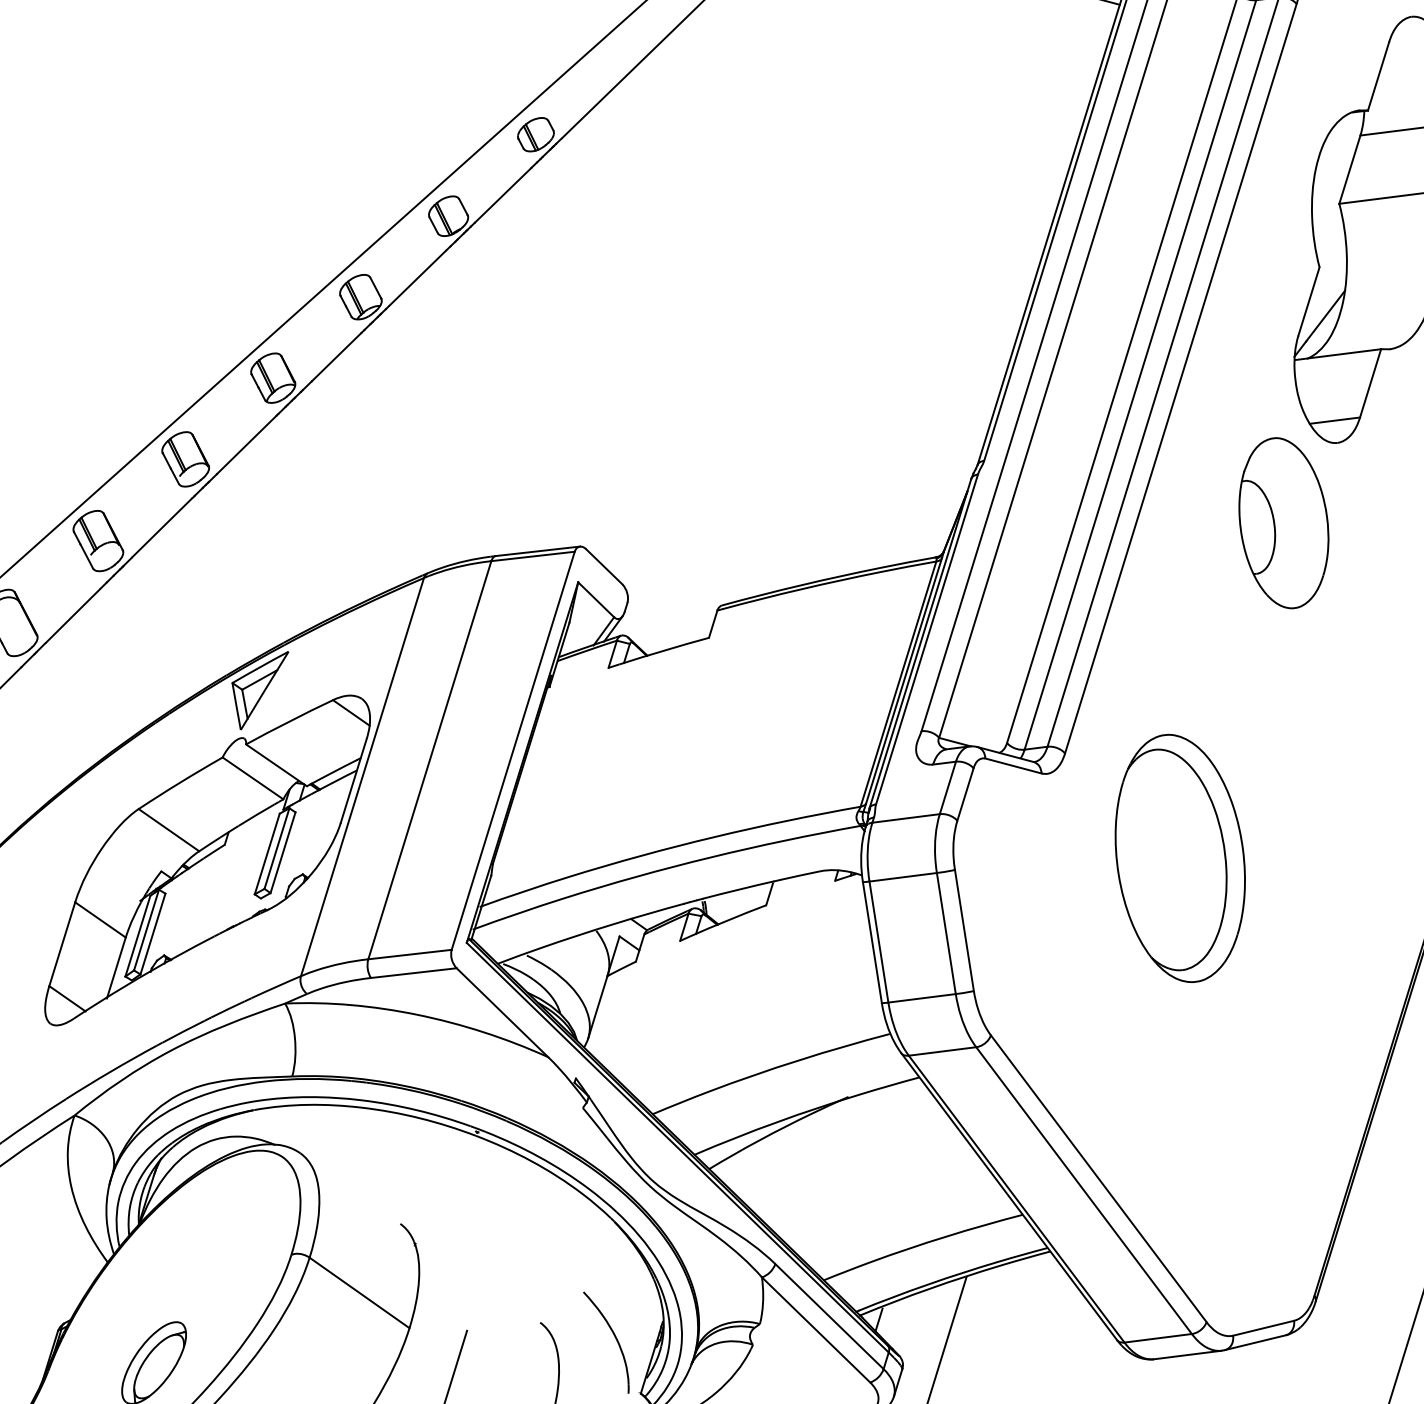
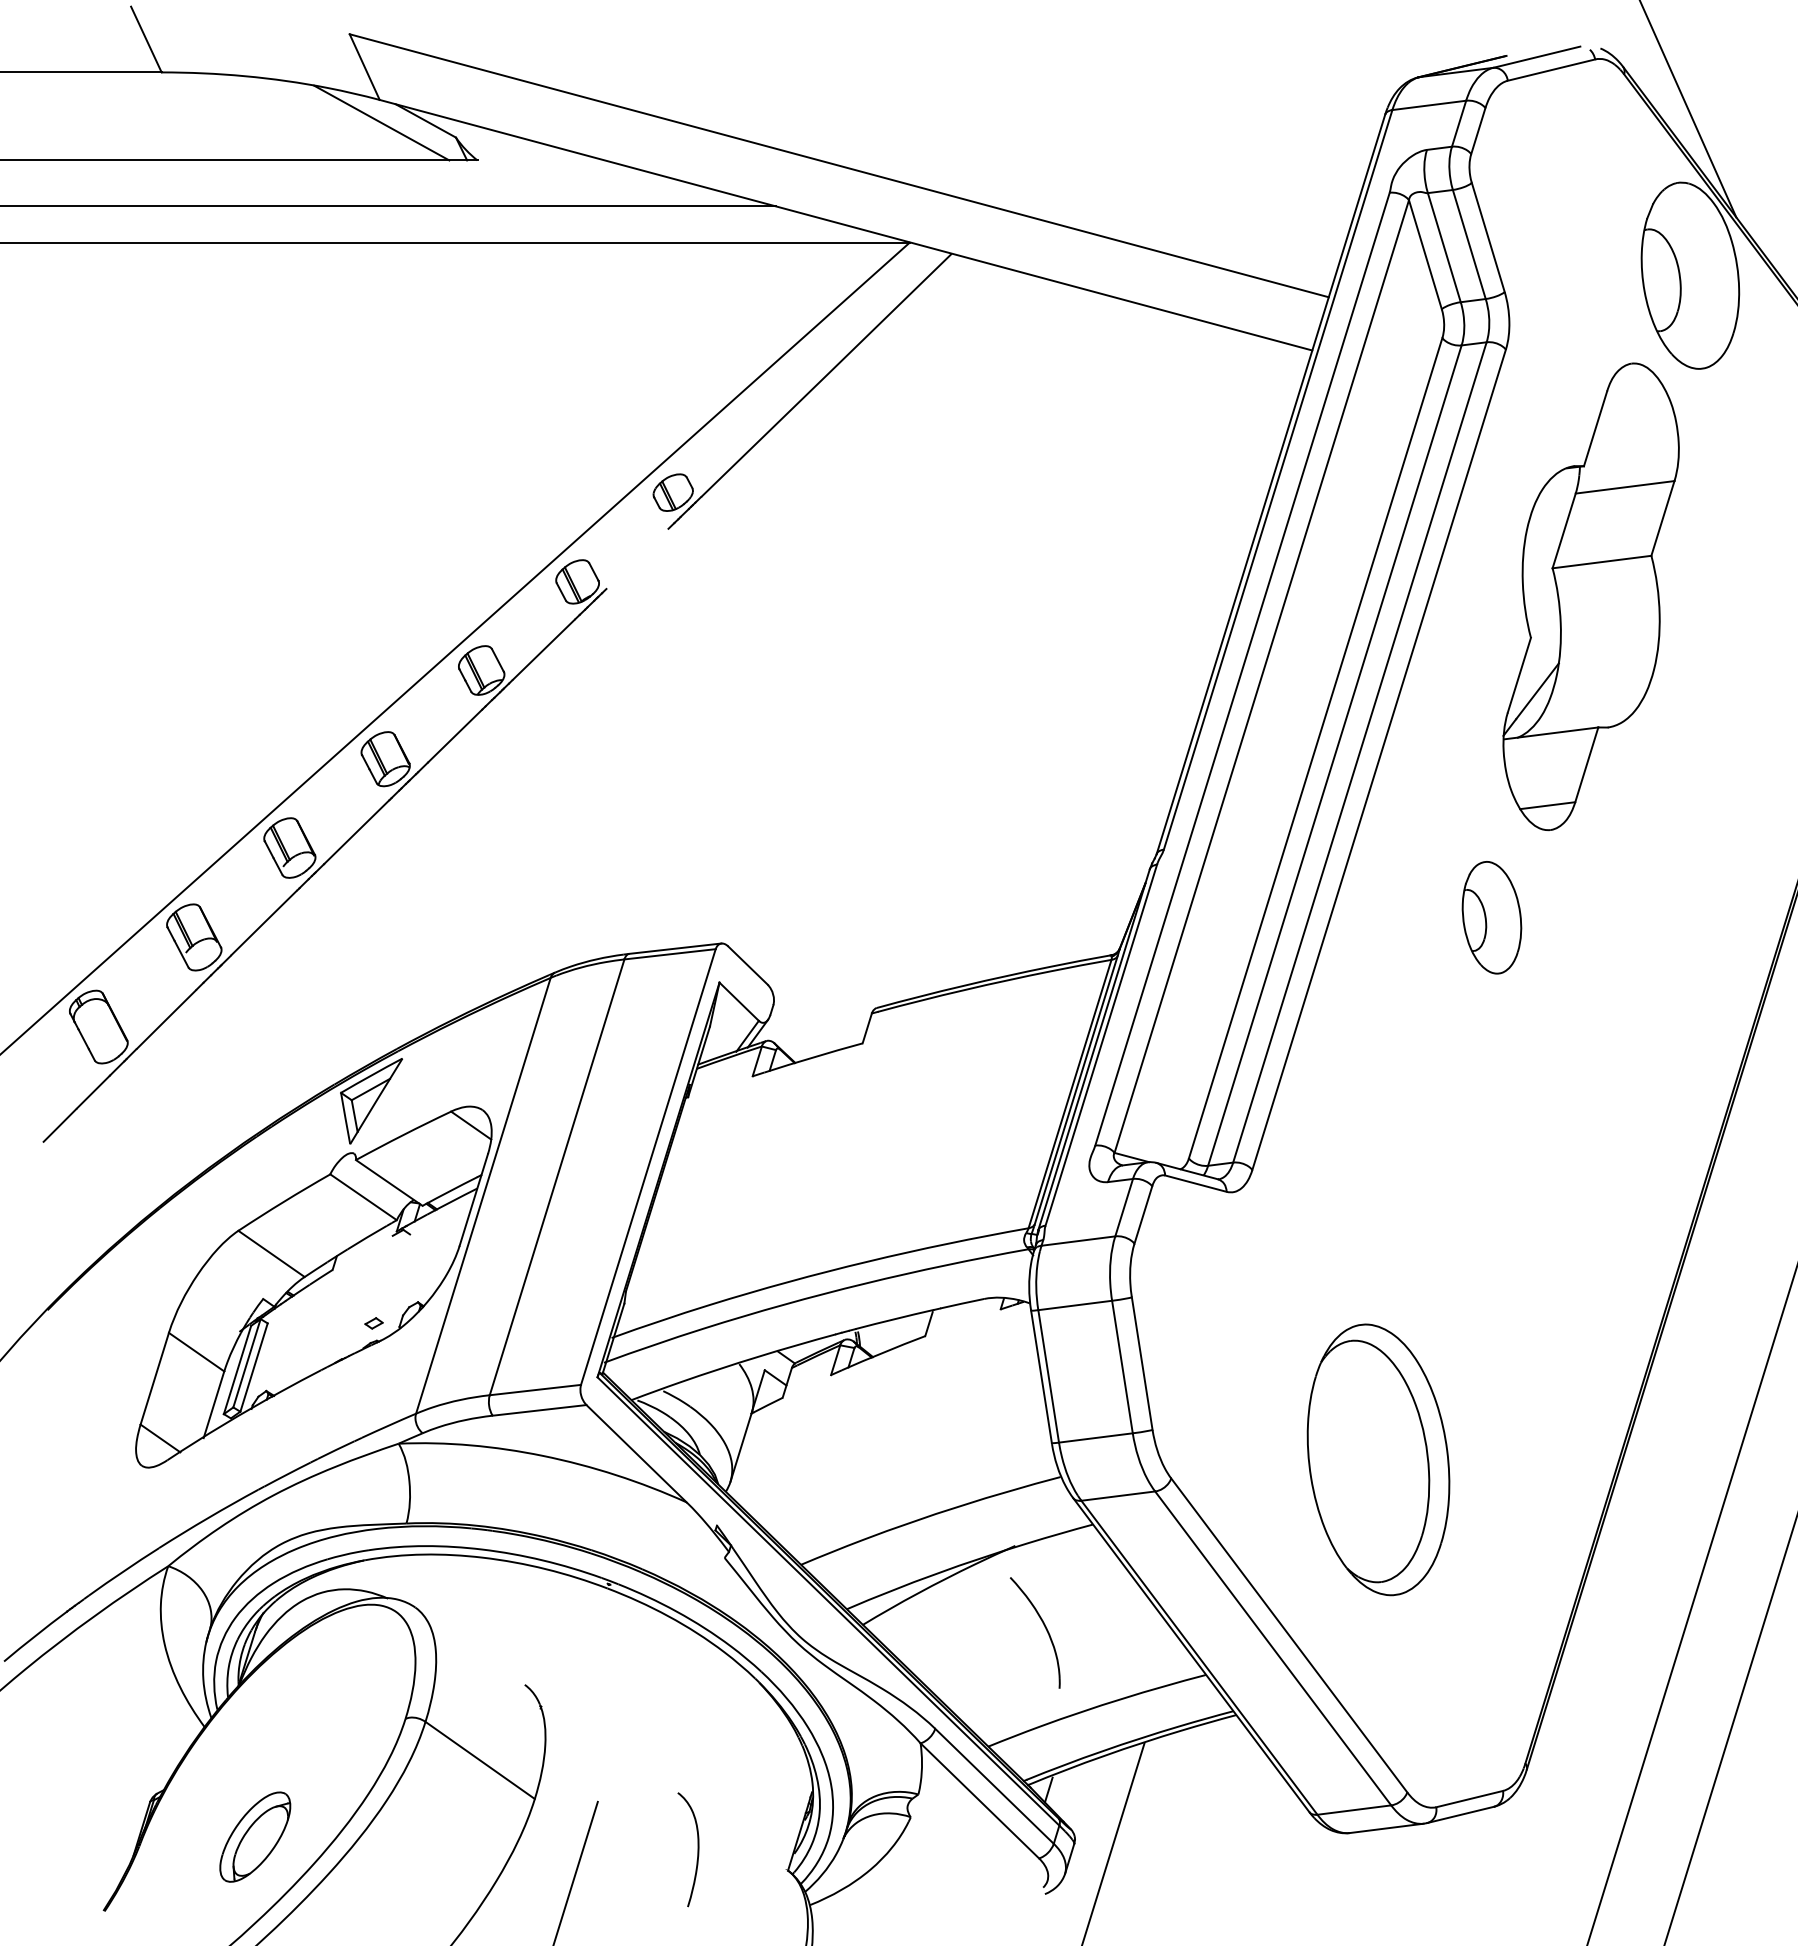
line: (503, 194) -> (637, 558), removed
part: (1283, 522) -> (1491, 917), size x0.6
line: (276, 848) -> (389, 1273), removed
line: (283, 852) -> (396, 1278), removed
line: (266, 853) -> (378, 1279), removed
part: (1180, 858) -> (1378, 1459), moved
part: (614, 1337) -> (1044, 1627), moved

